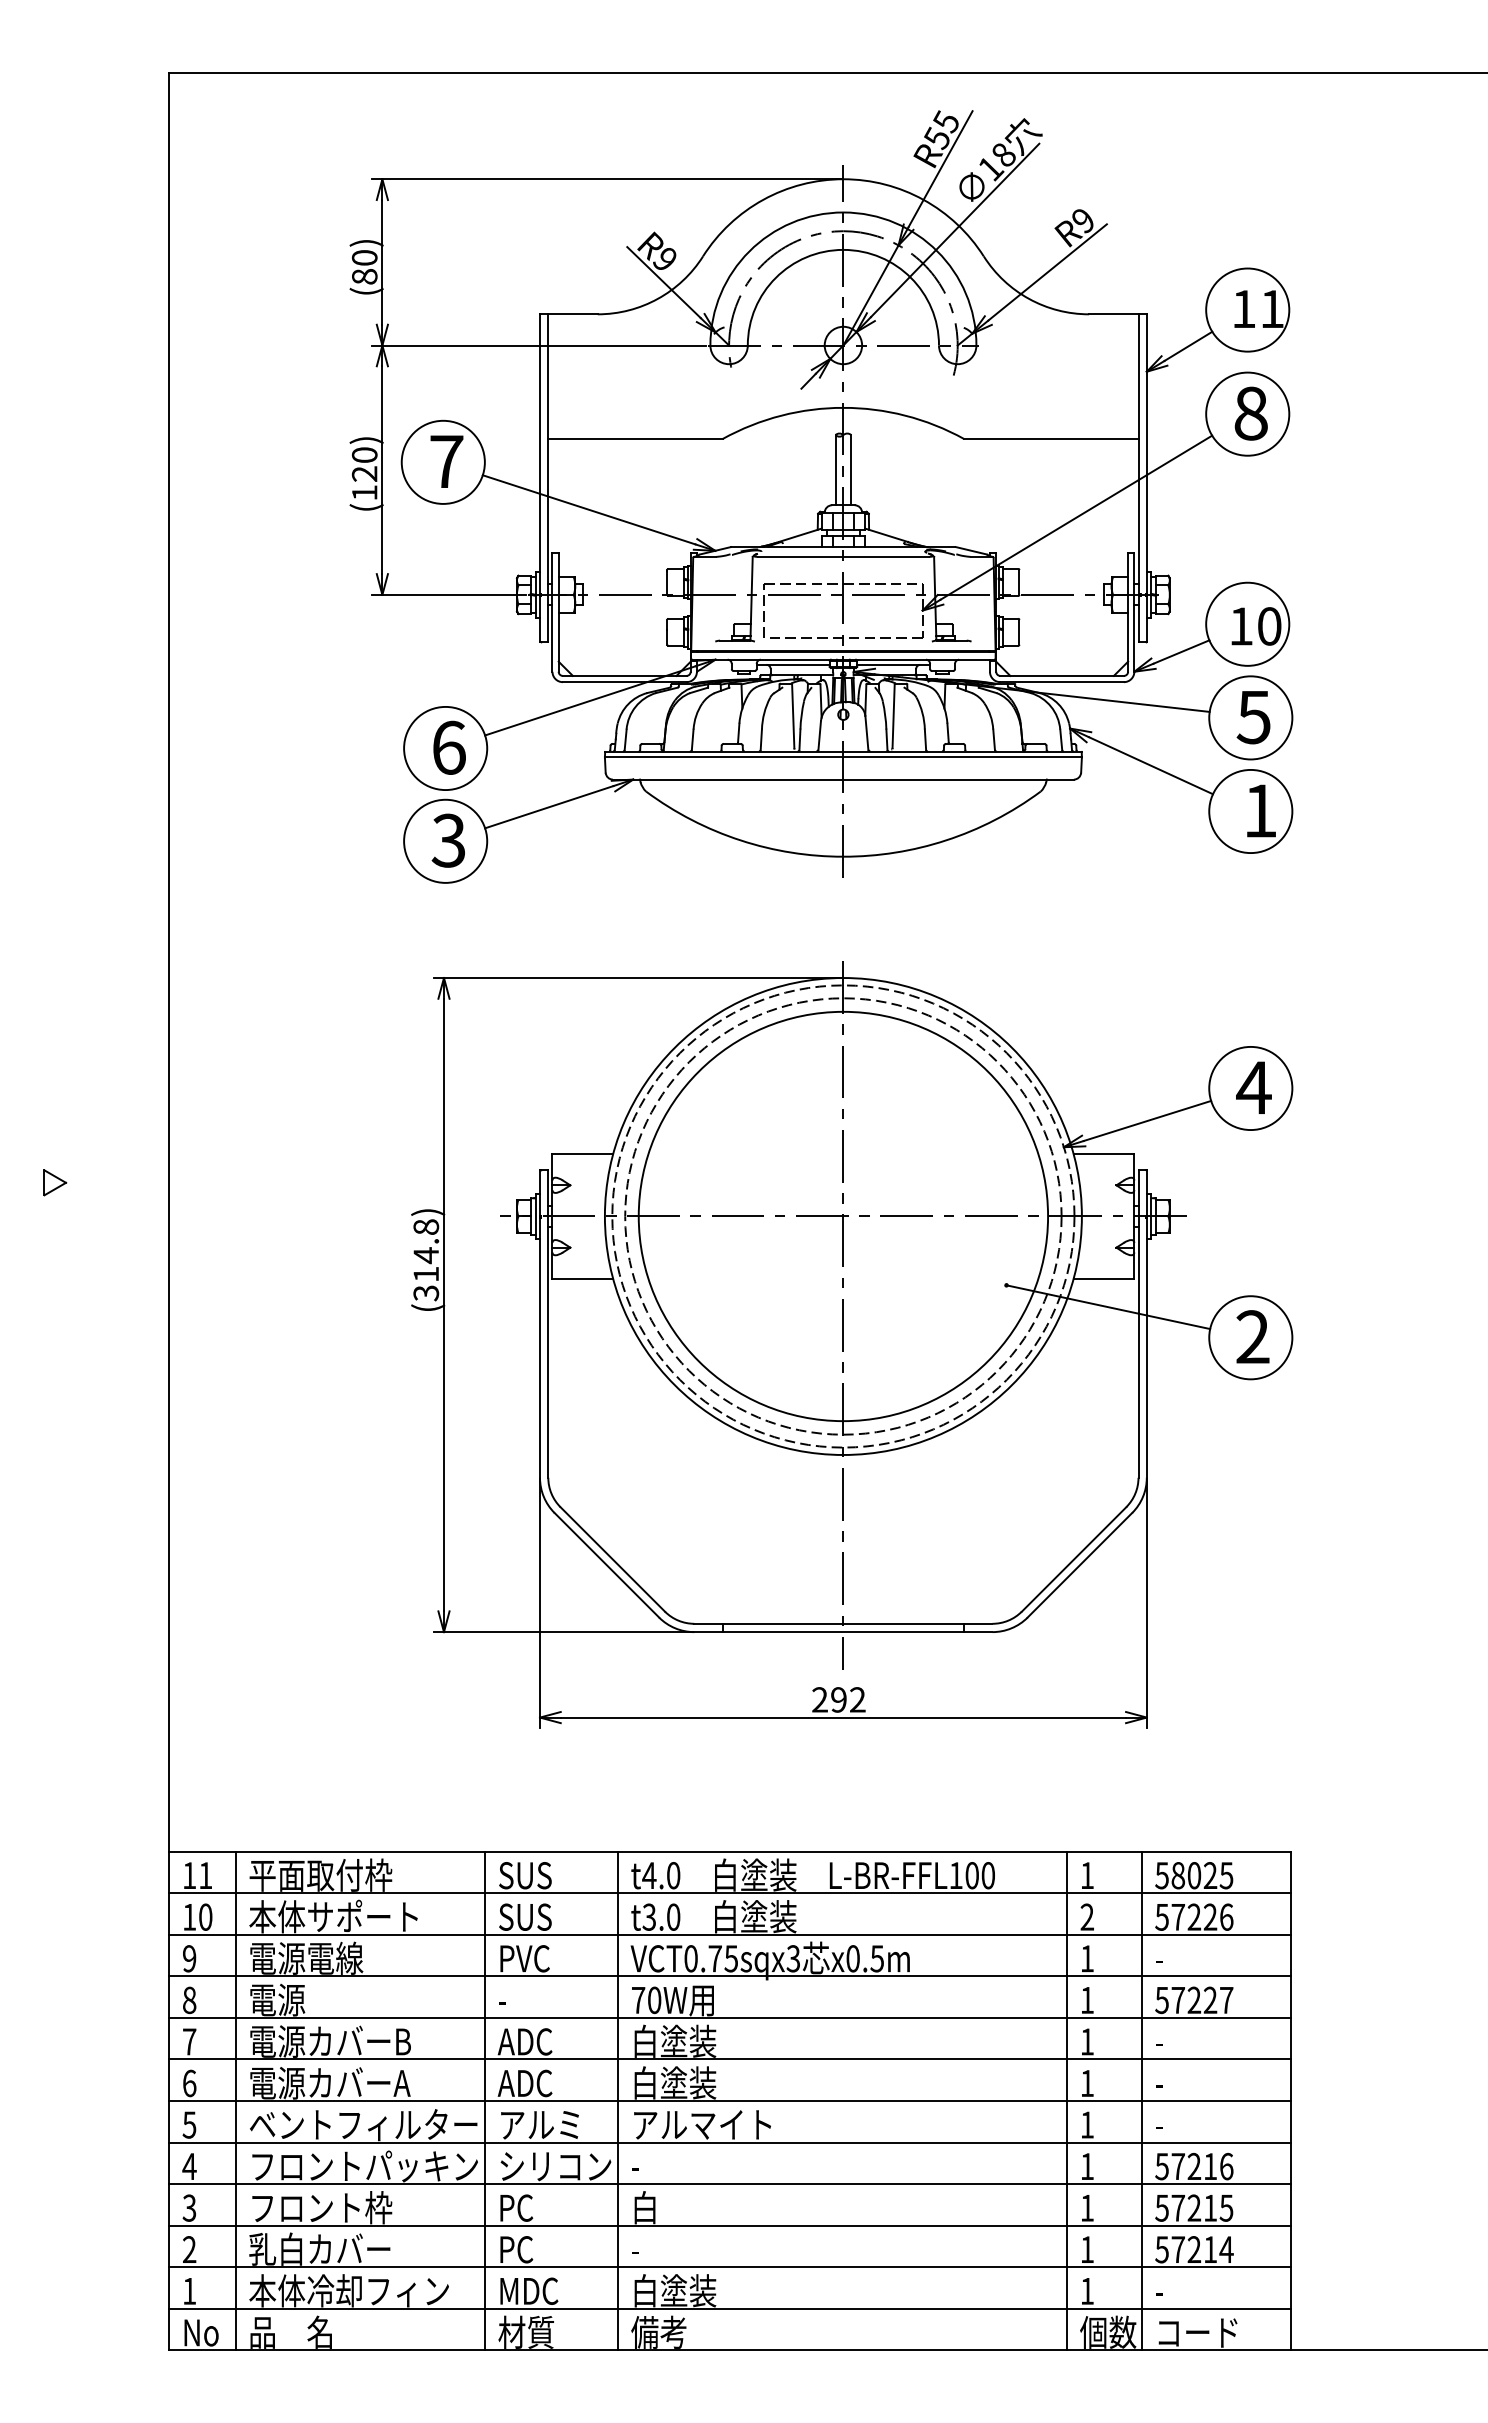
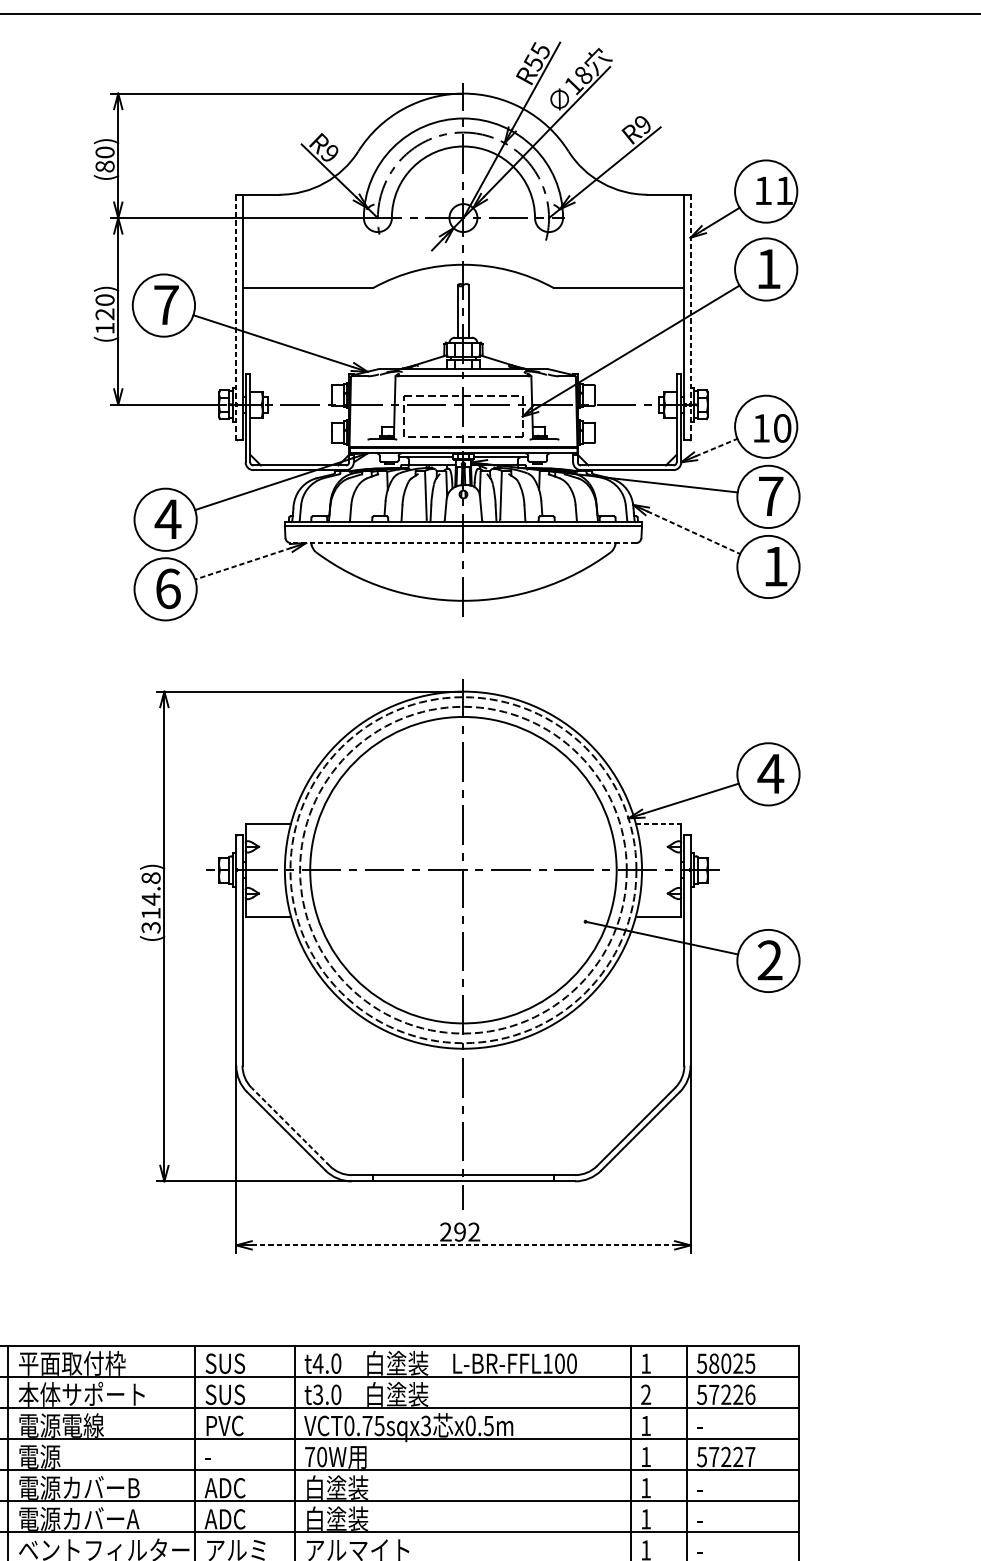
text: (1250, 413) -> (768, 268), 8 -> 1
line: (540, 477) -> (236, 316), solid -> dashed
line: (1146, 477) -> (690, 316), solid -> dashed
line: (1181, 651) -> (716, 447), solid -> dashed
text: (1253, 717) -> (770, 496), 5 -> 7
text: (448, 747) -> (167, 519), 6 -> 4
line: (1151, 765) -> (694, 532), solid -> dashed
line: (842, 779) -> (462, 543), solid -> dashed
line: (549, 807) -> (243, 563), solid -> dashed
text: (448, 840) -> (167, 588), 3 -> 6
line: (1104, 1154) -> (658, 823), solid -> dashed
line: (612, 1559) -> (290, 1127), solid -> dashed
line: (843, 1717) -> (463, 1245), solid -> dashed

